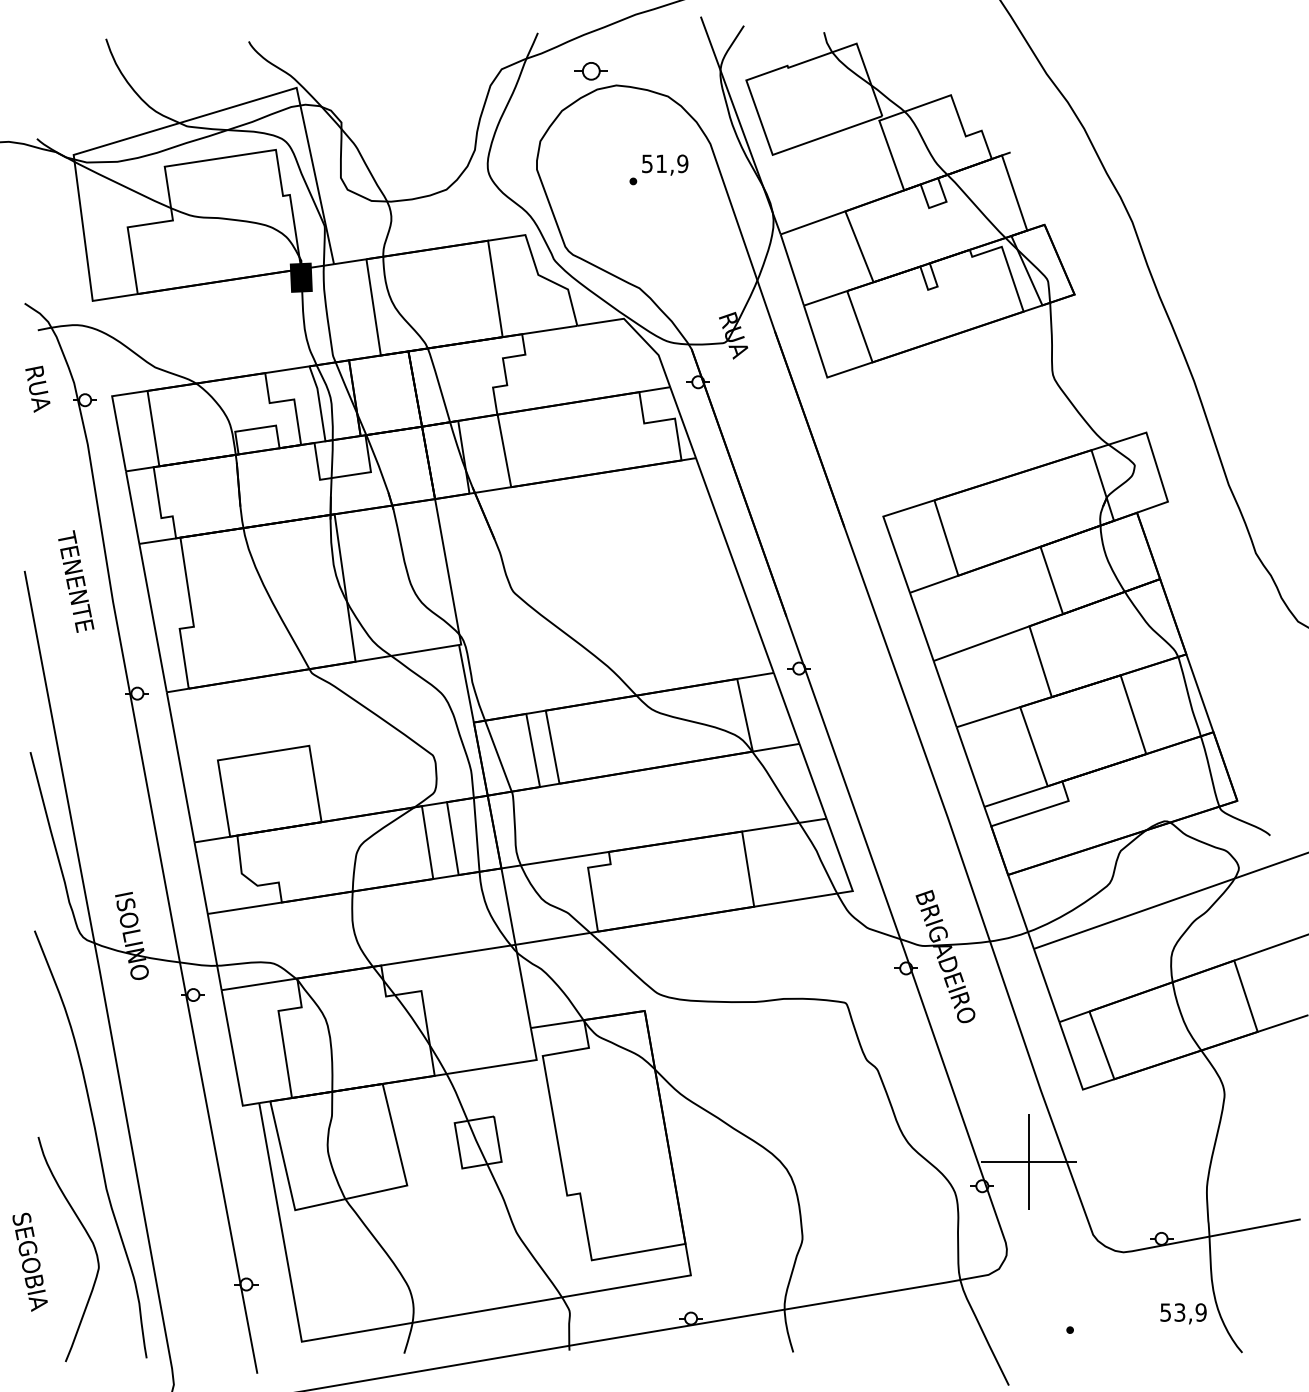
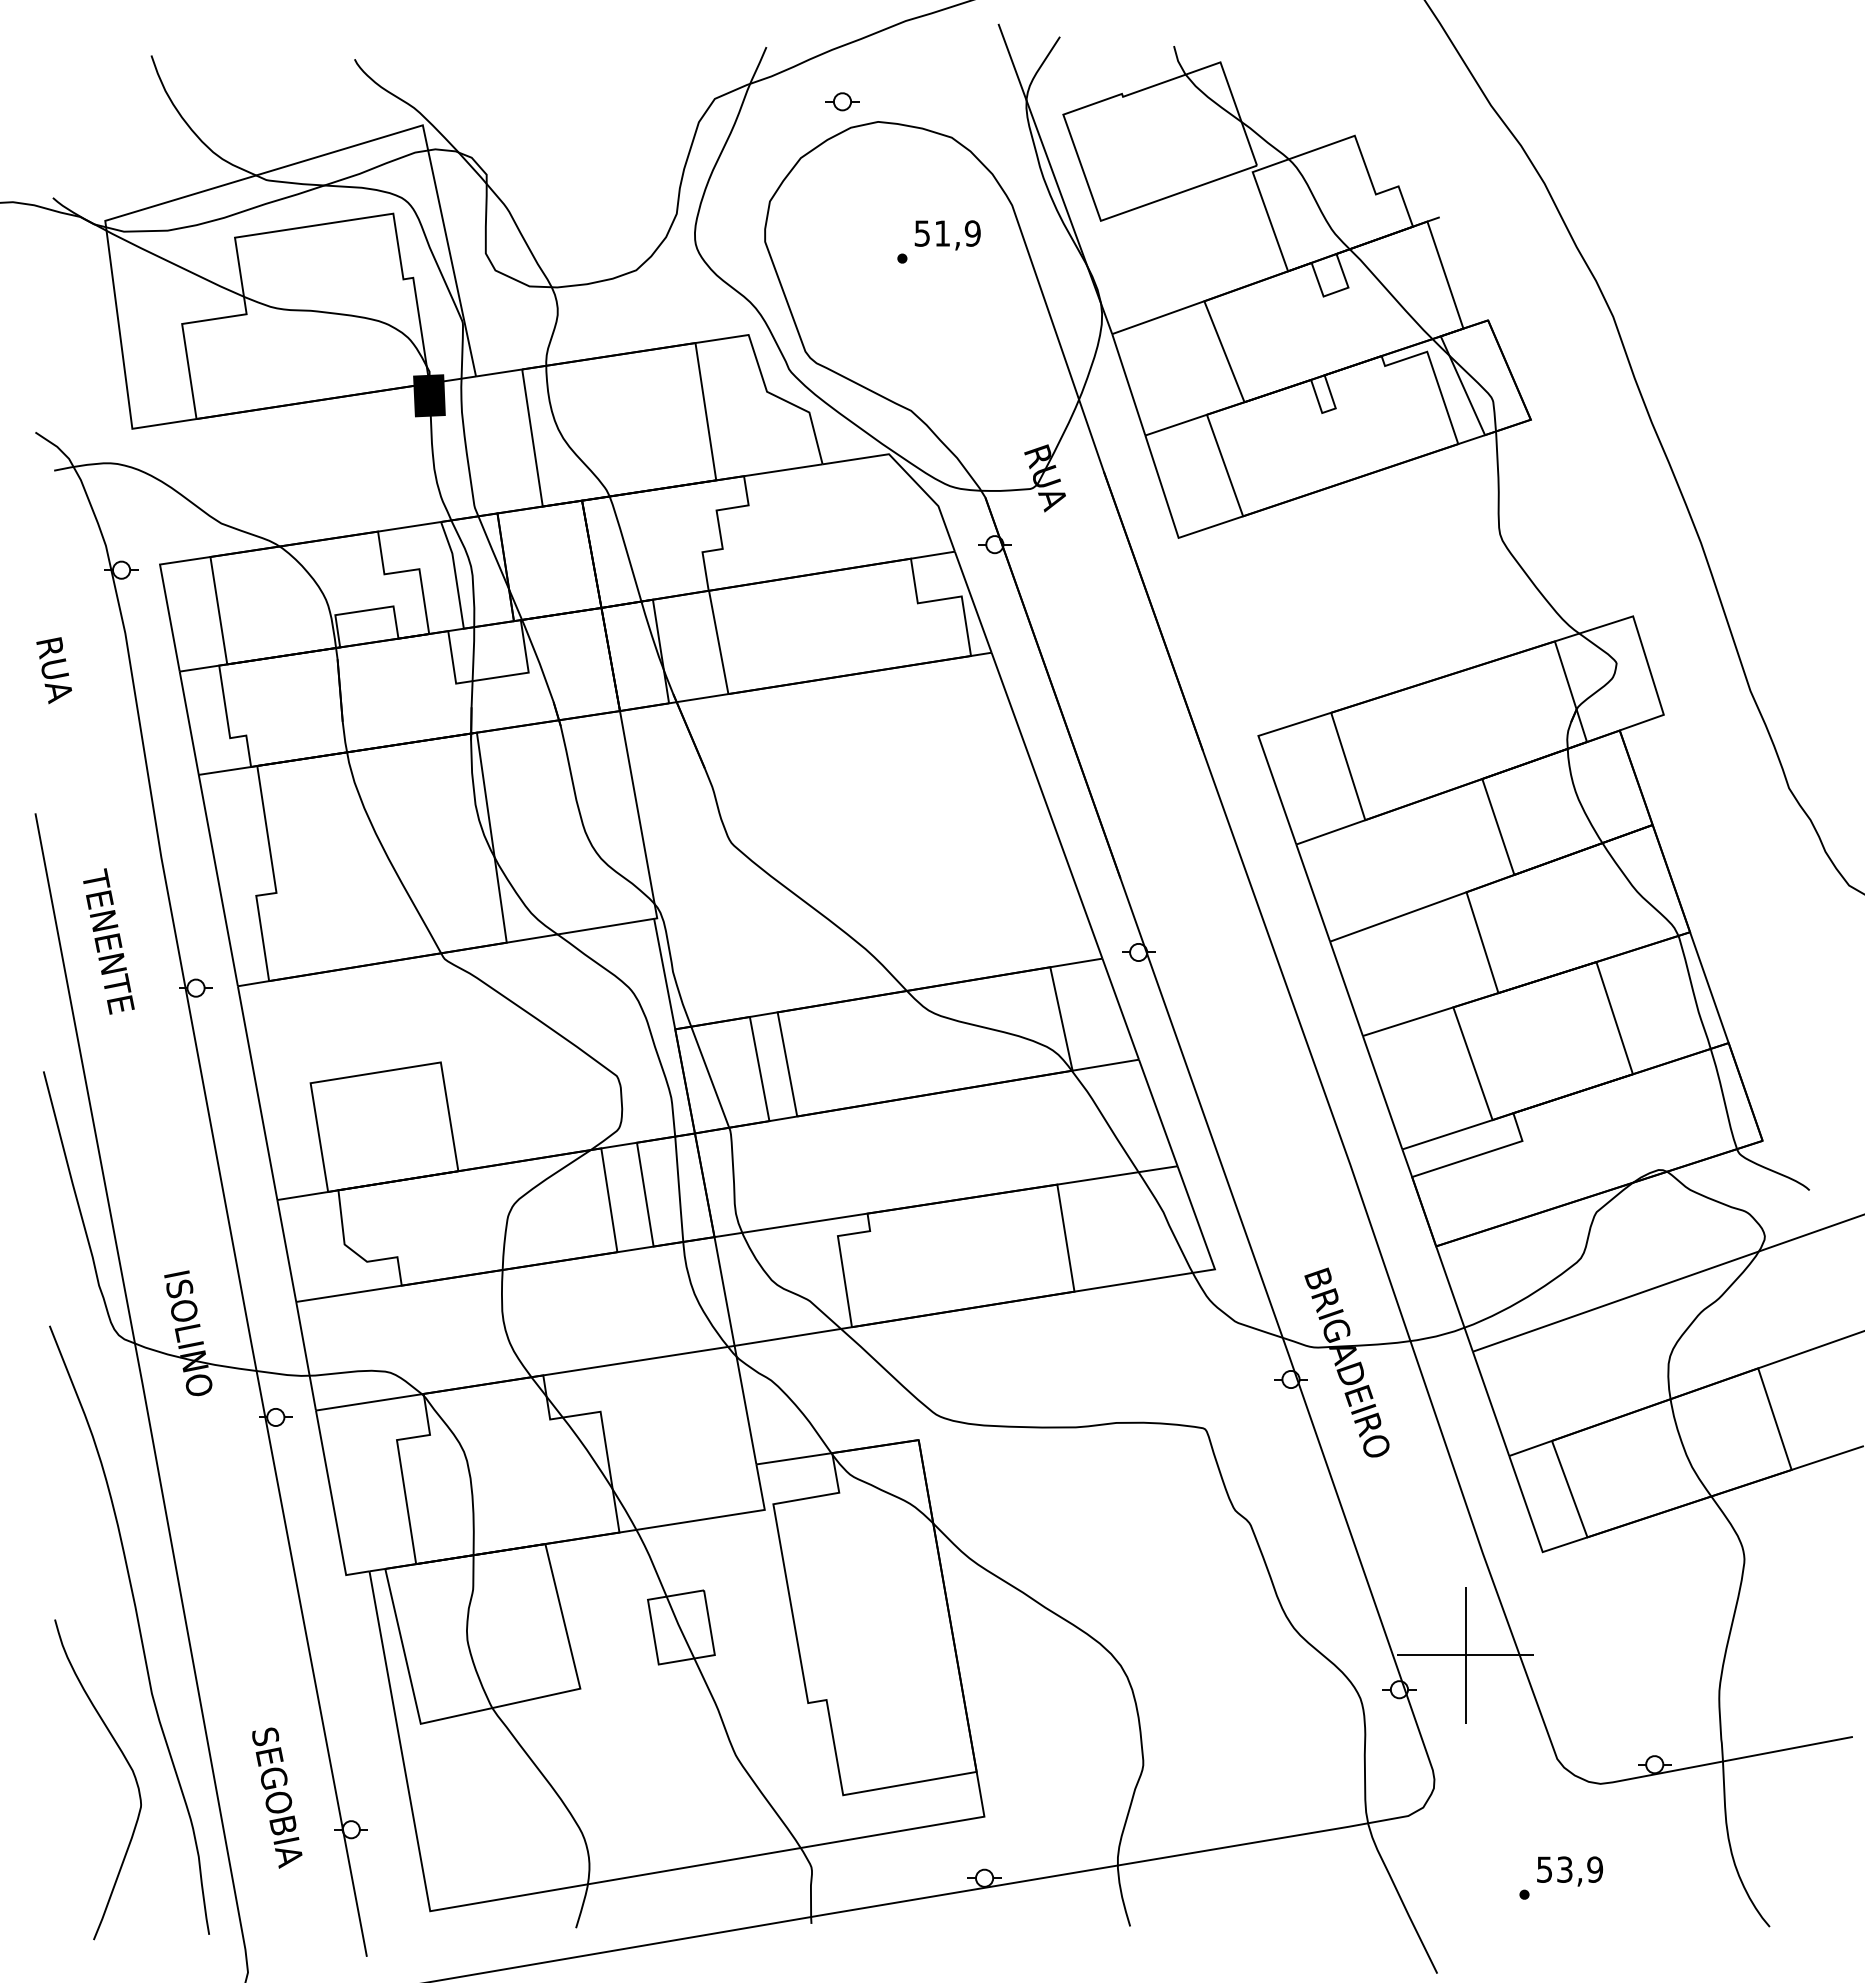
part: (591, 71) -> (842, 101), size x0.71
text: (38, 389) -> (54, 670), moved
text: (75, 581) -> (108, 941), moved
text: (30, 1261) -> (277, 1797), moved
text: (1183, 1313) -> (1569, 1871), moved

